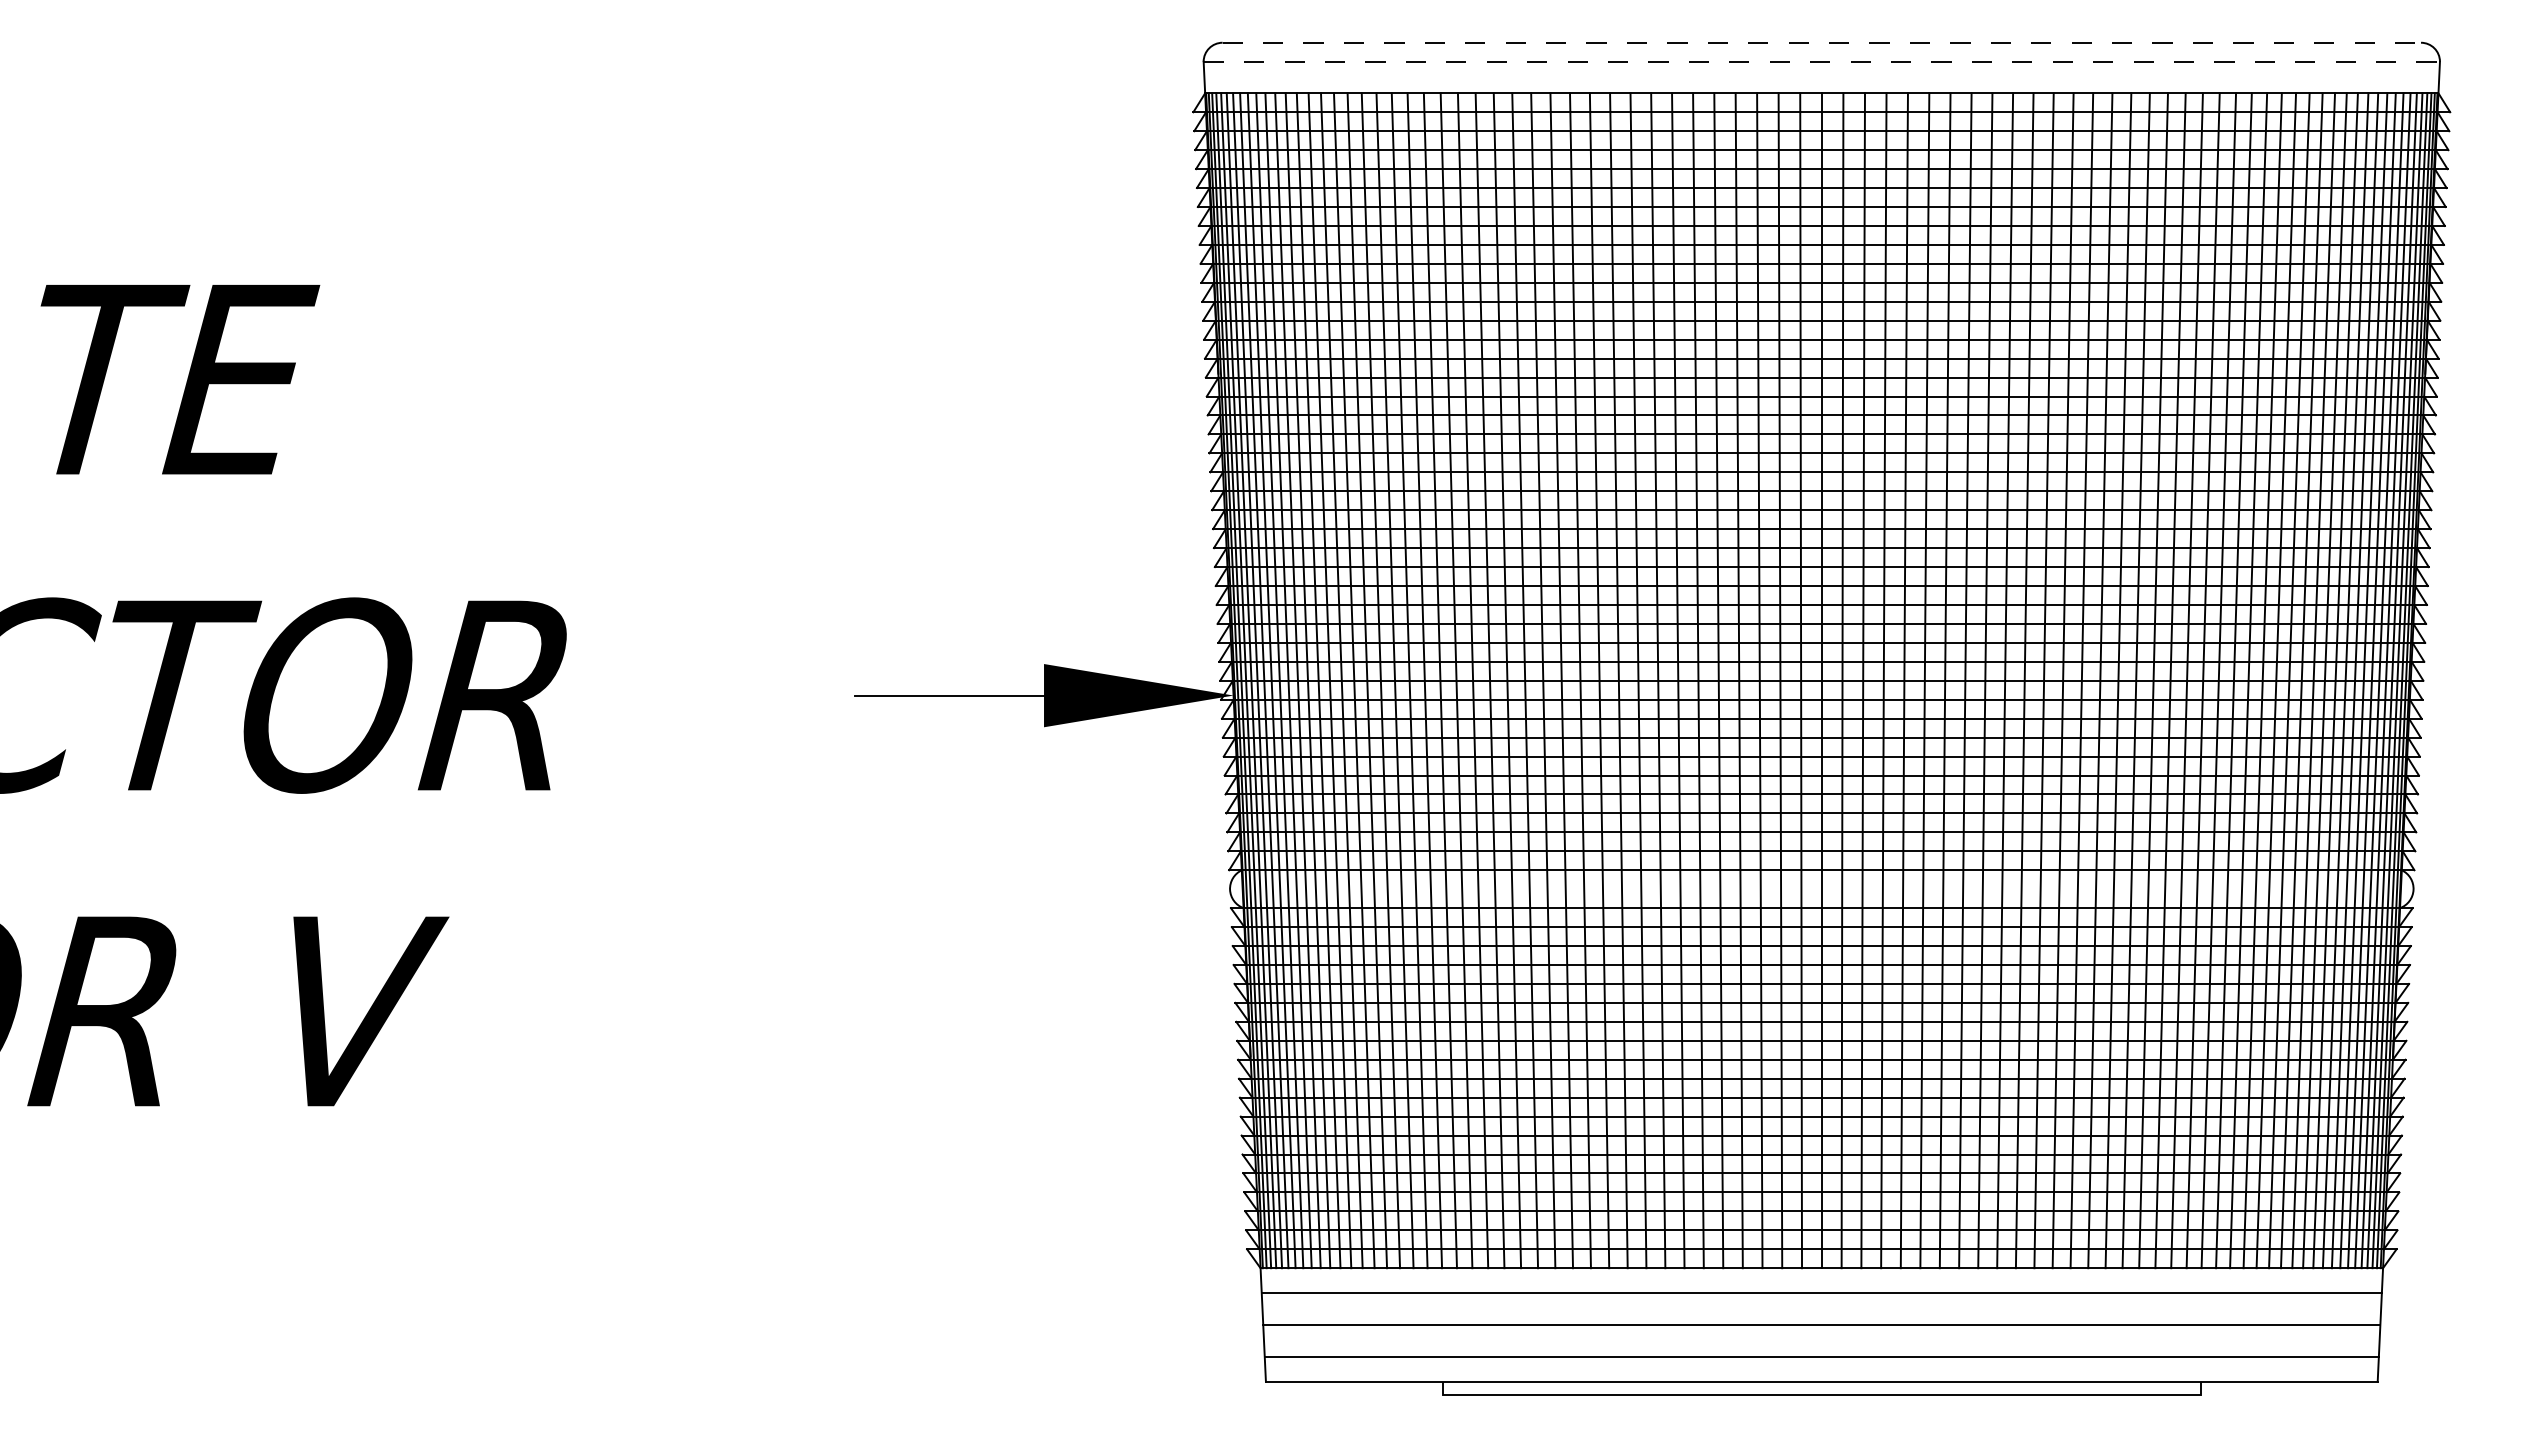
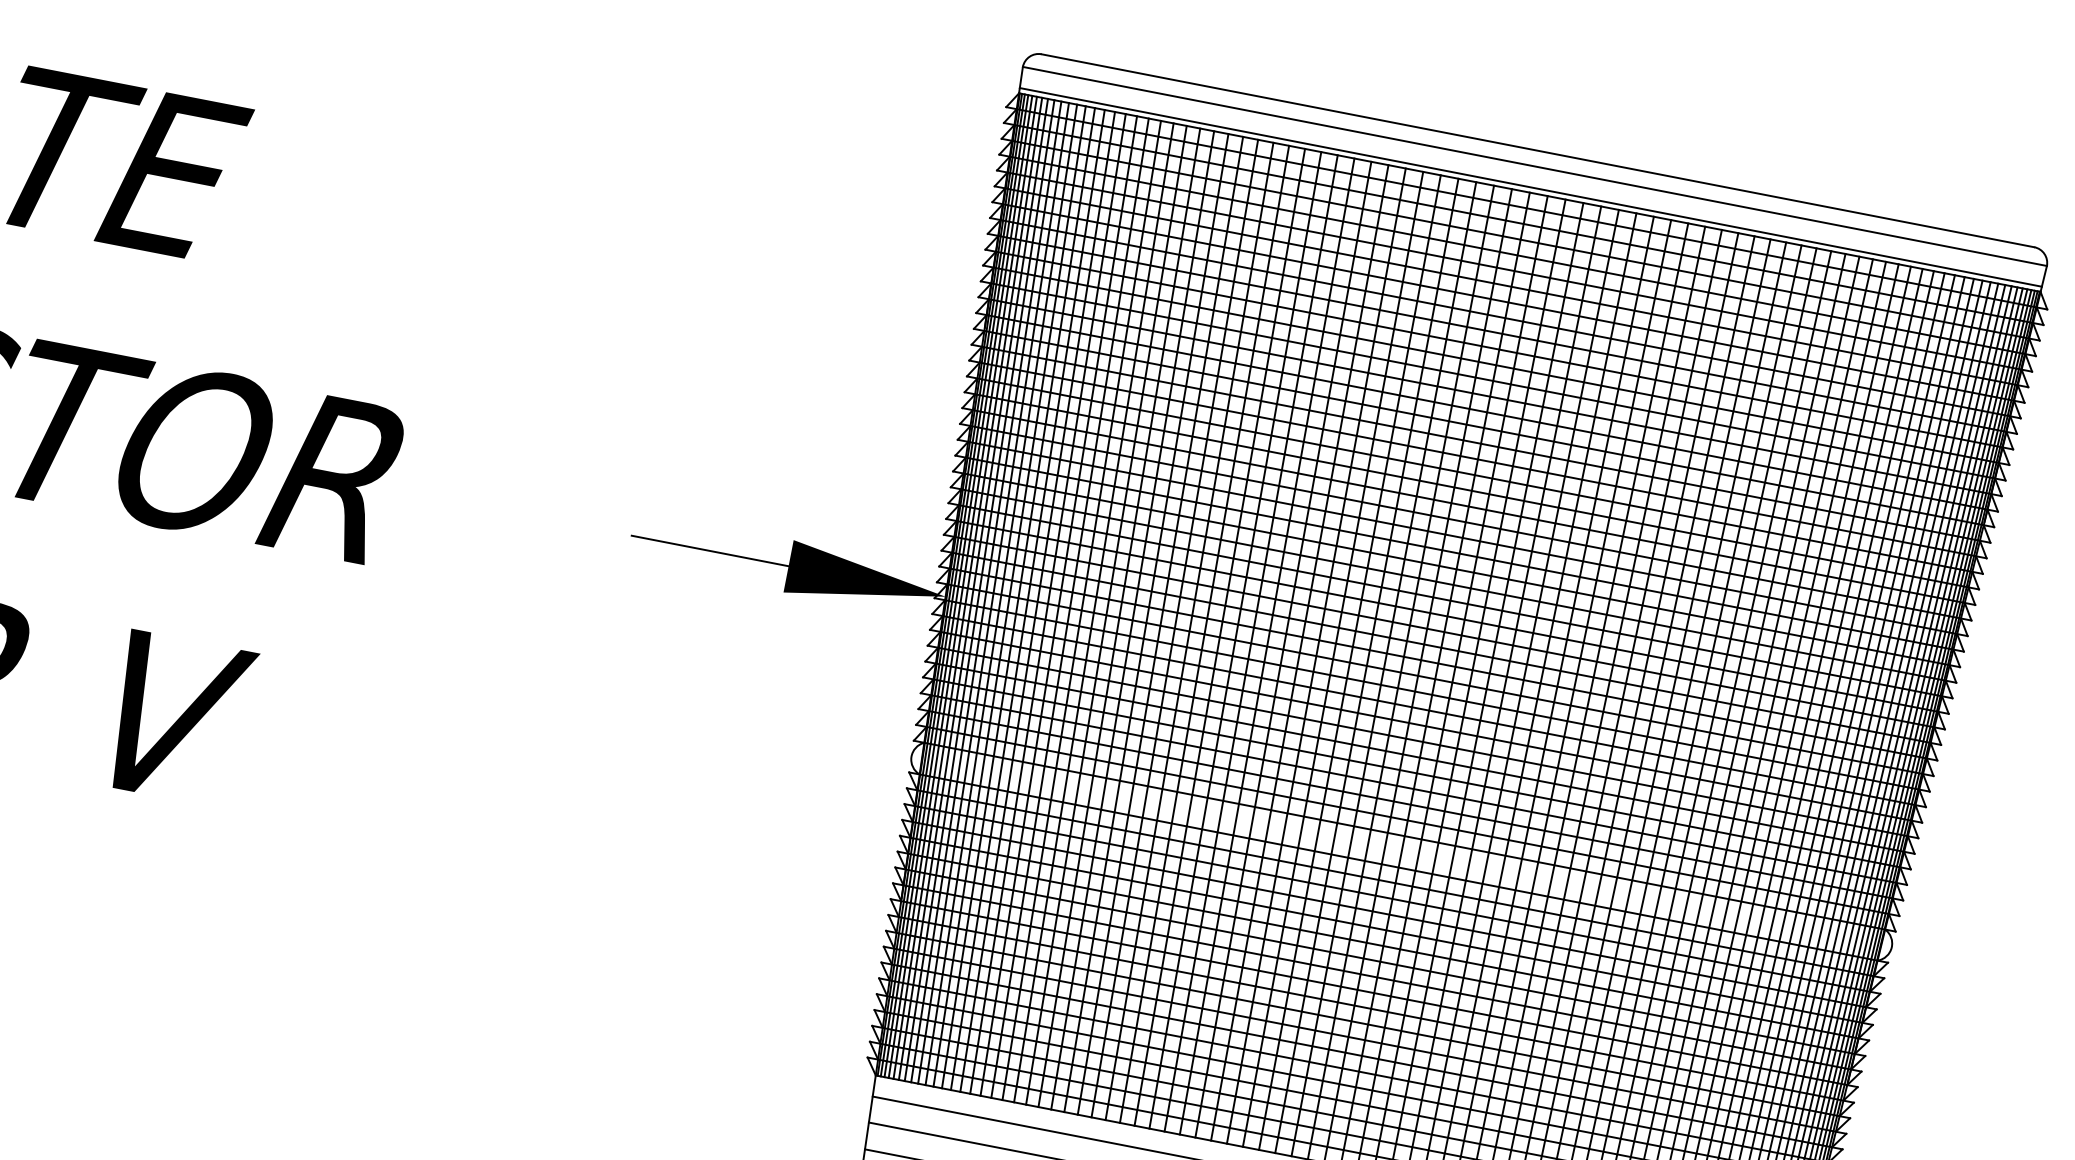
line: (1822, 42) -> (1538, 150), dashed -> solid
line: (1822, 61) -> (1535, 166), dashed -> solid
line: (1821, 86) -> (1530, 186), added

